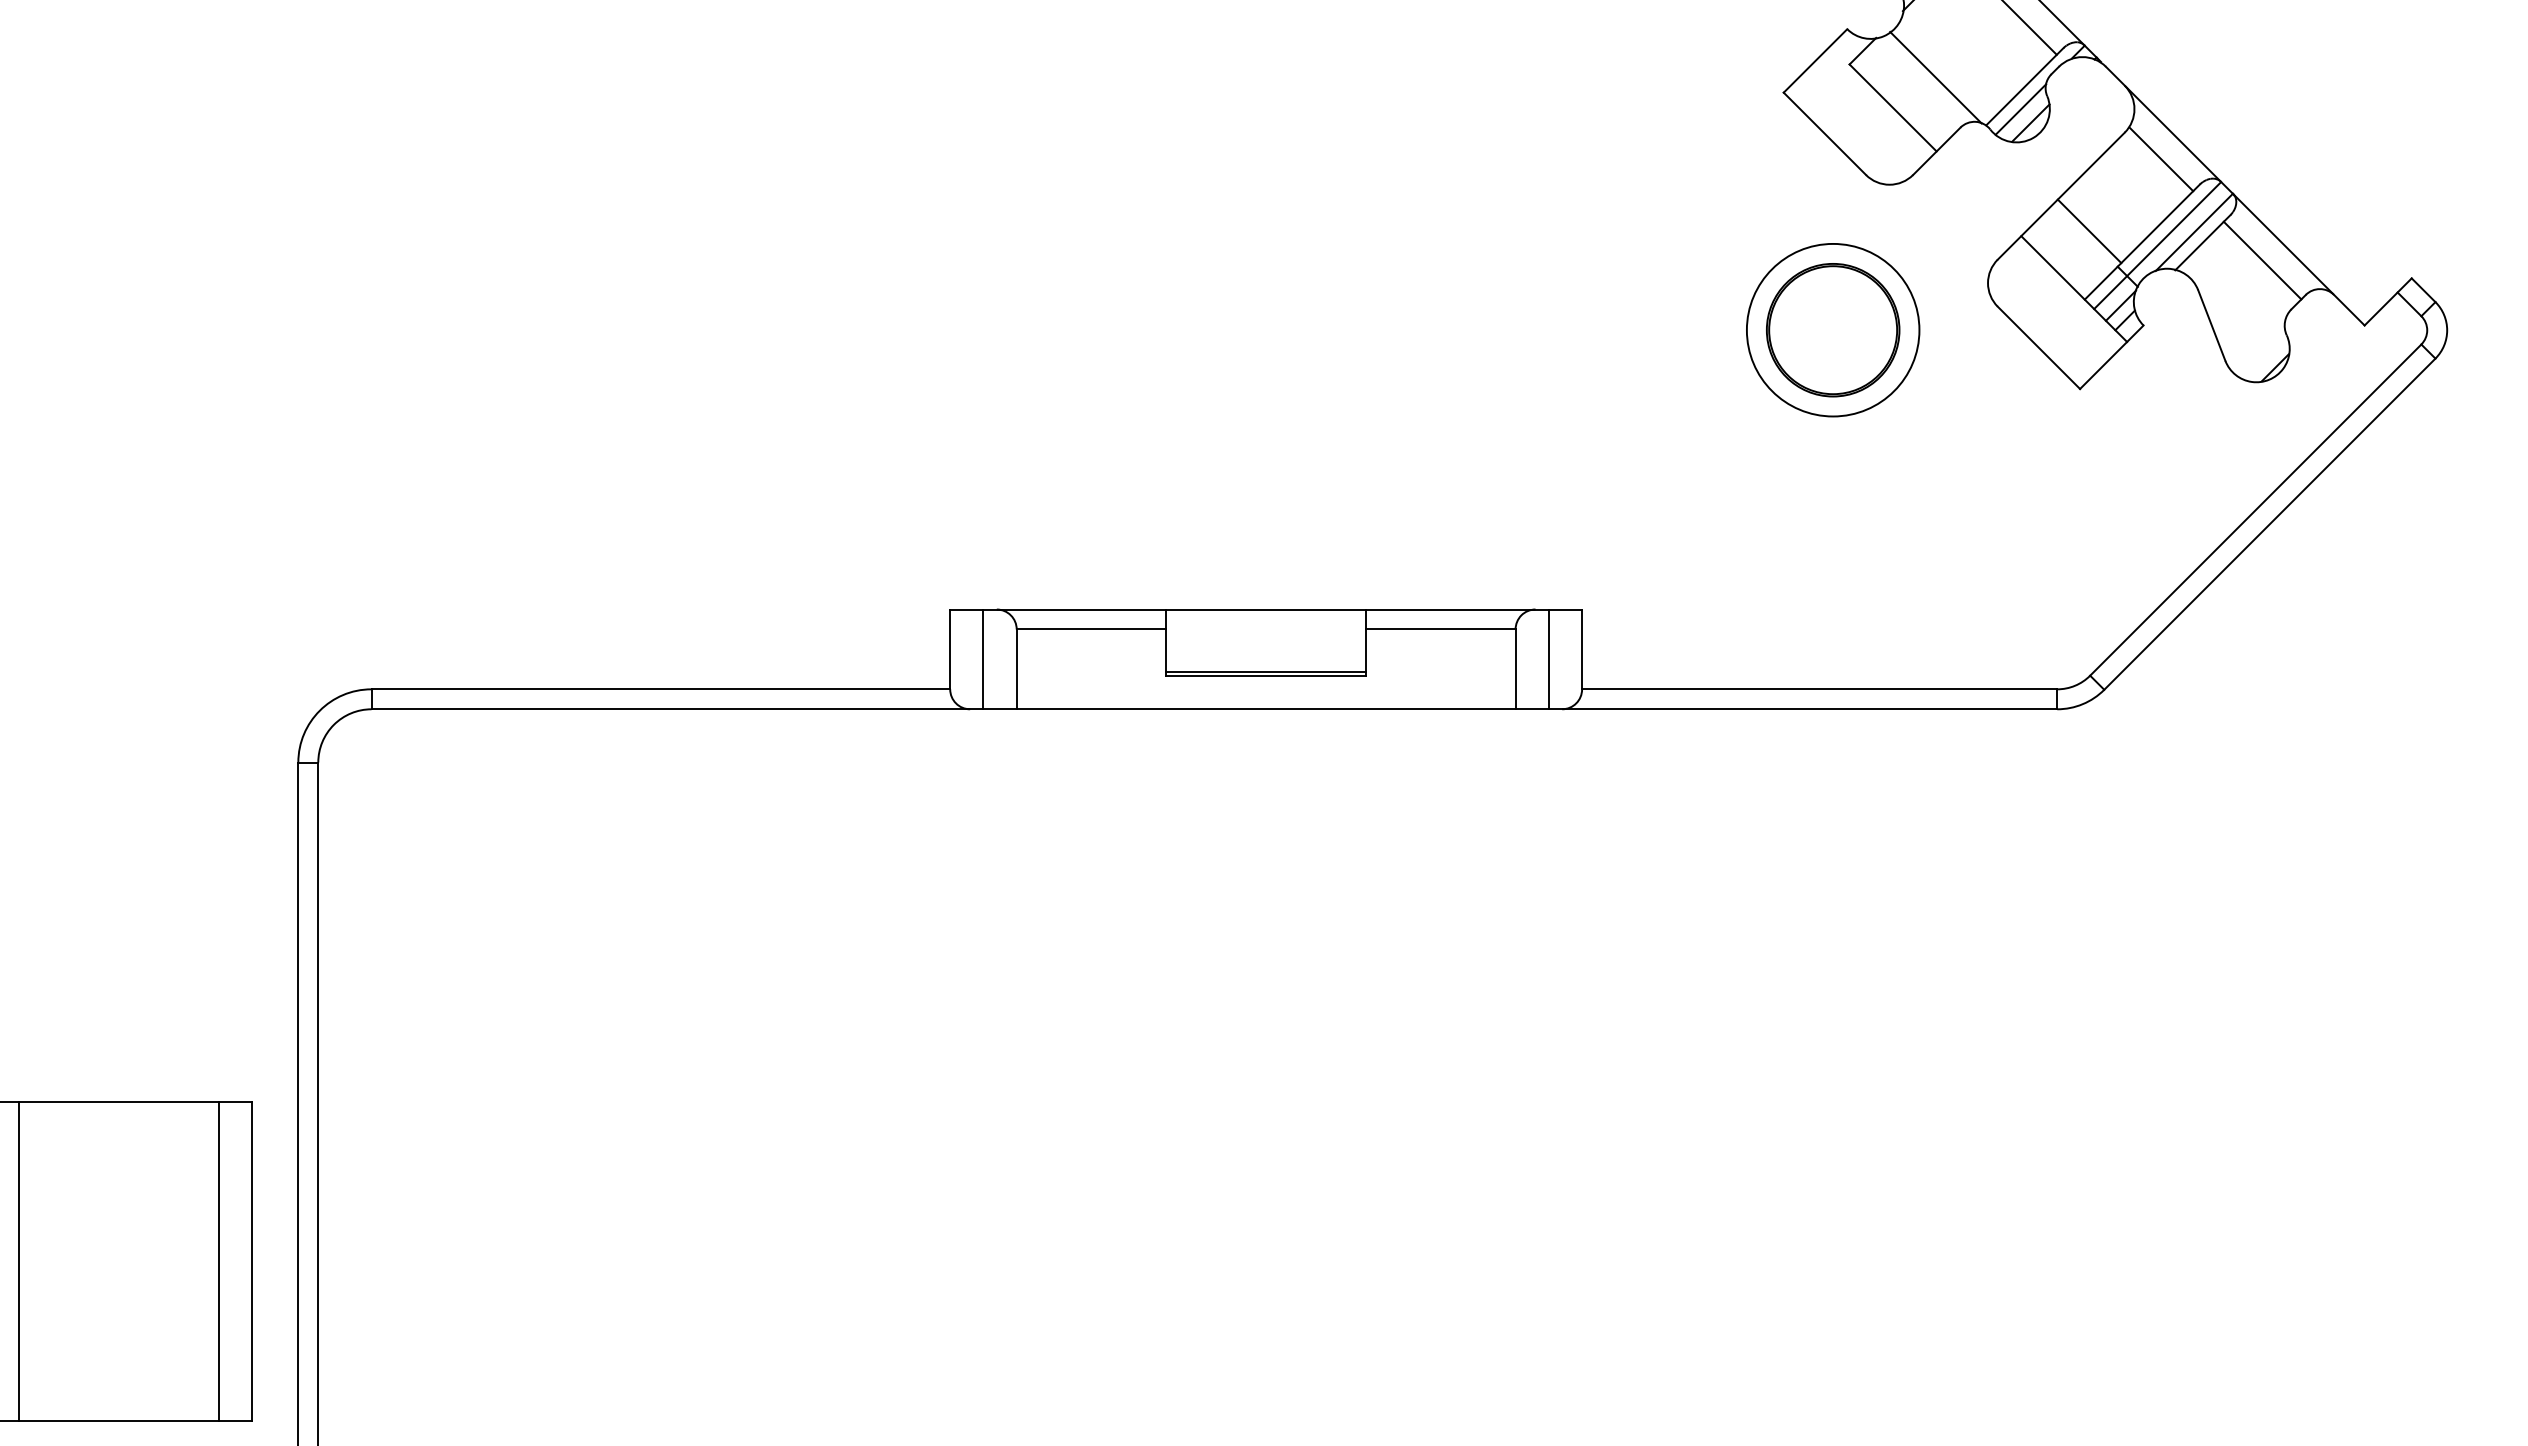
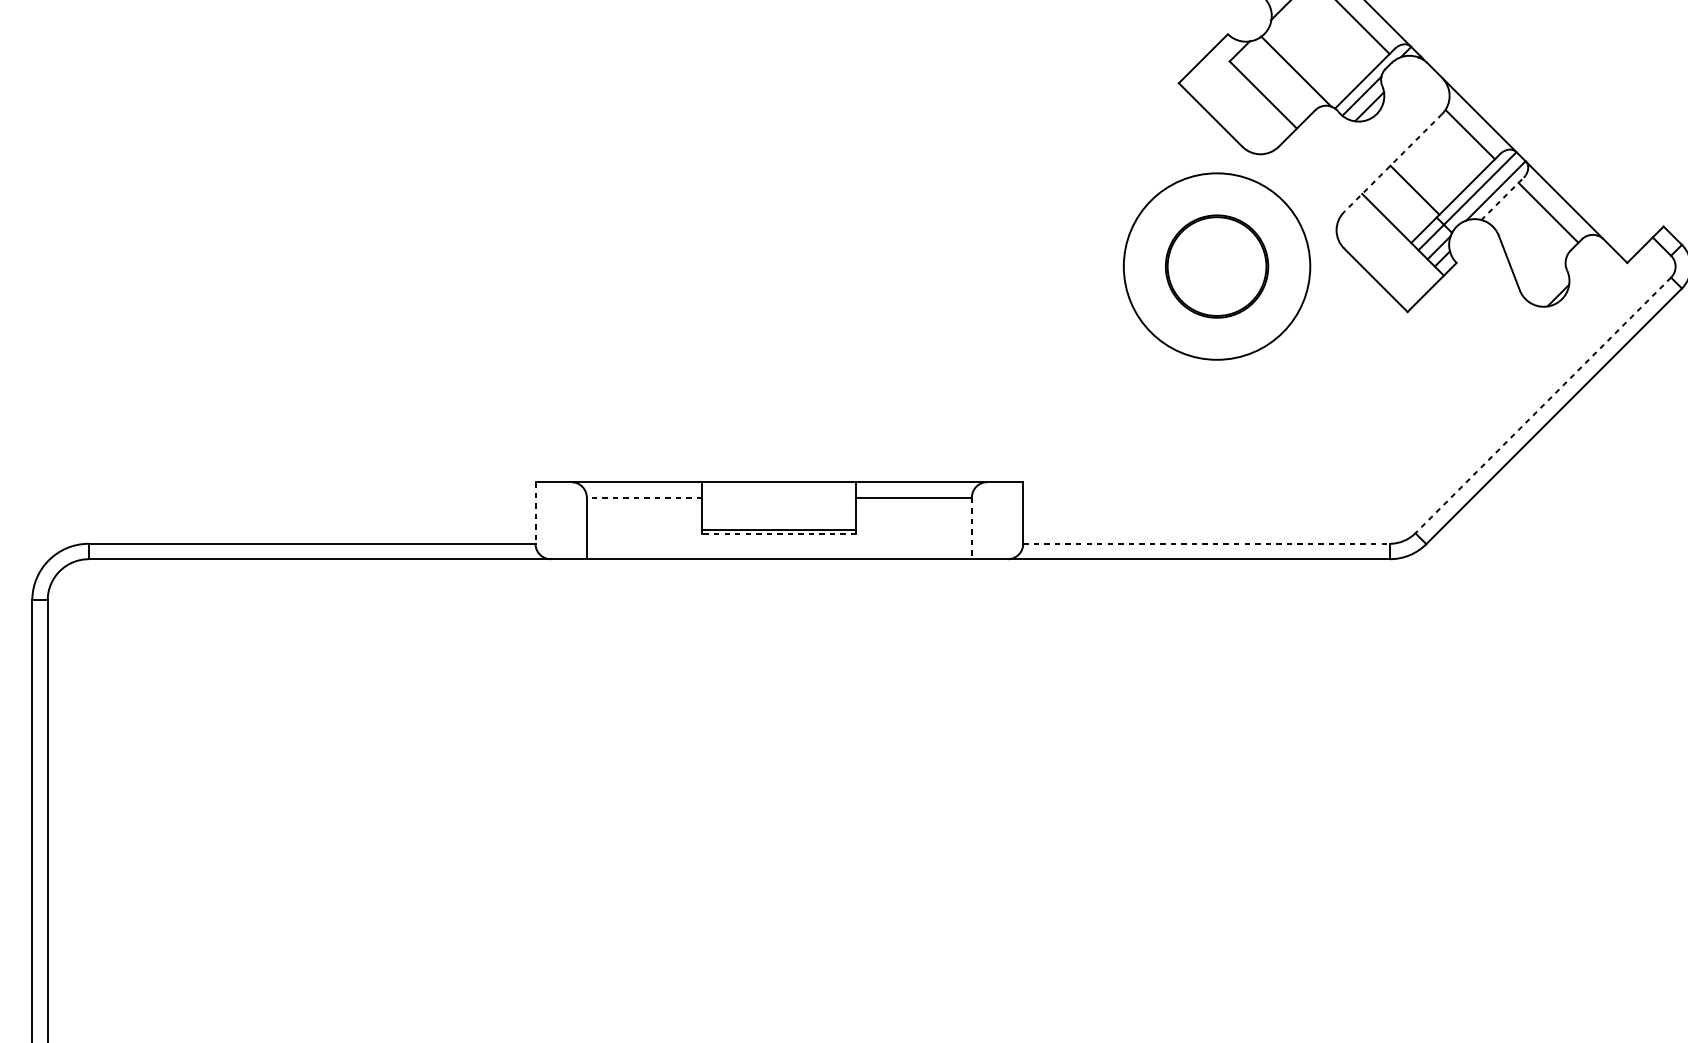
line: (2061, 196) -> (1393, 163), solid -> dashed
line: (2203, 242) -> (1502, 198), solid -> dashed
circle: (1832, 329) -> (1216, 266), size x1.4
line: (2255, 510) -> (1543, 405), solid -> dashed
line: (1091, 629) -> (644, 497), solid -> dashed
line: (950, 649) -> (535, 513), solid -> dashed
line: (983, 659) -> (561, 520), removed
line: (1548, 659) -> (997, 520), removed
line: (1515, 669) -> (971, 528), solid -> dashed
line: (1266, 676) -> (779, 533), solid -> dashed
line: (1819, 689) -> (1206, 543), solid -> dashed

